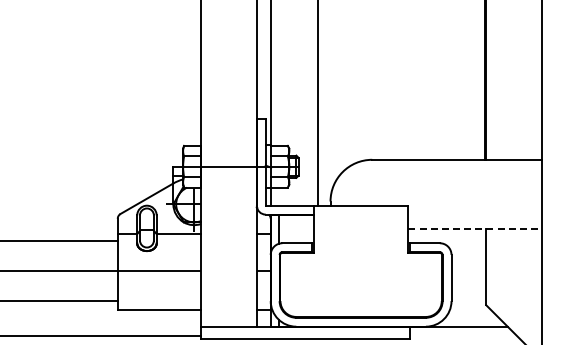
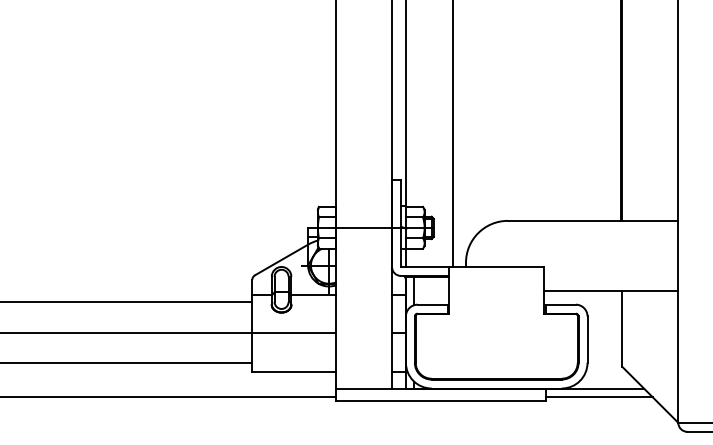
line: (475, 229) -> (611, 290), dashed -> solid
line: (462, 335) -> (598, 397), added

